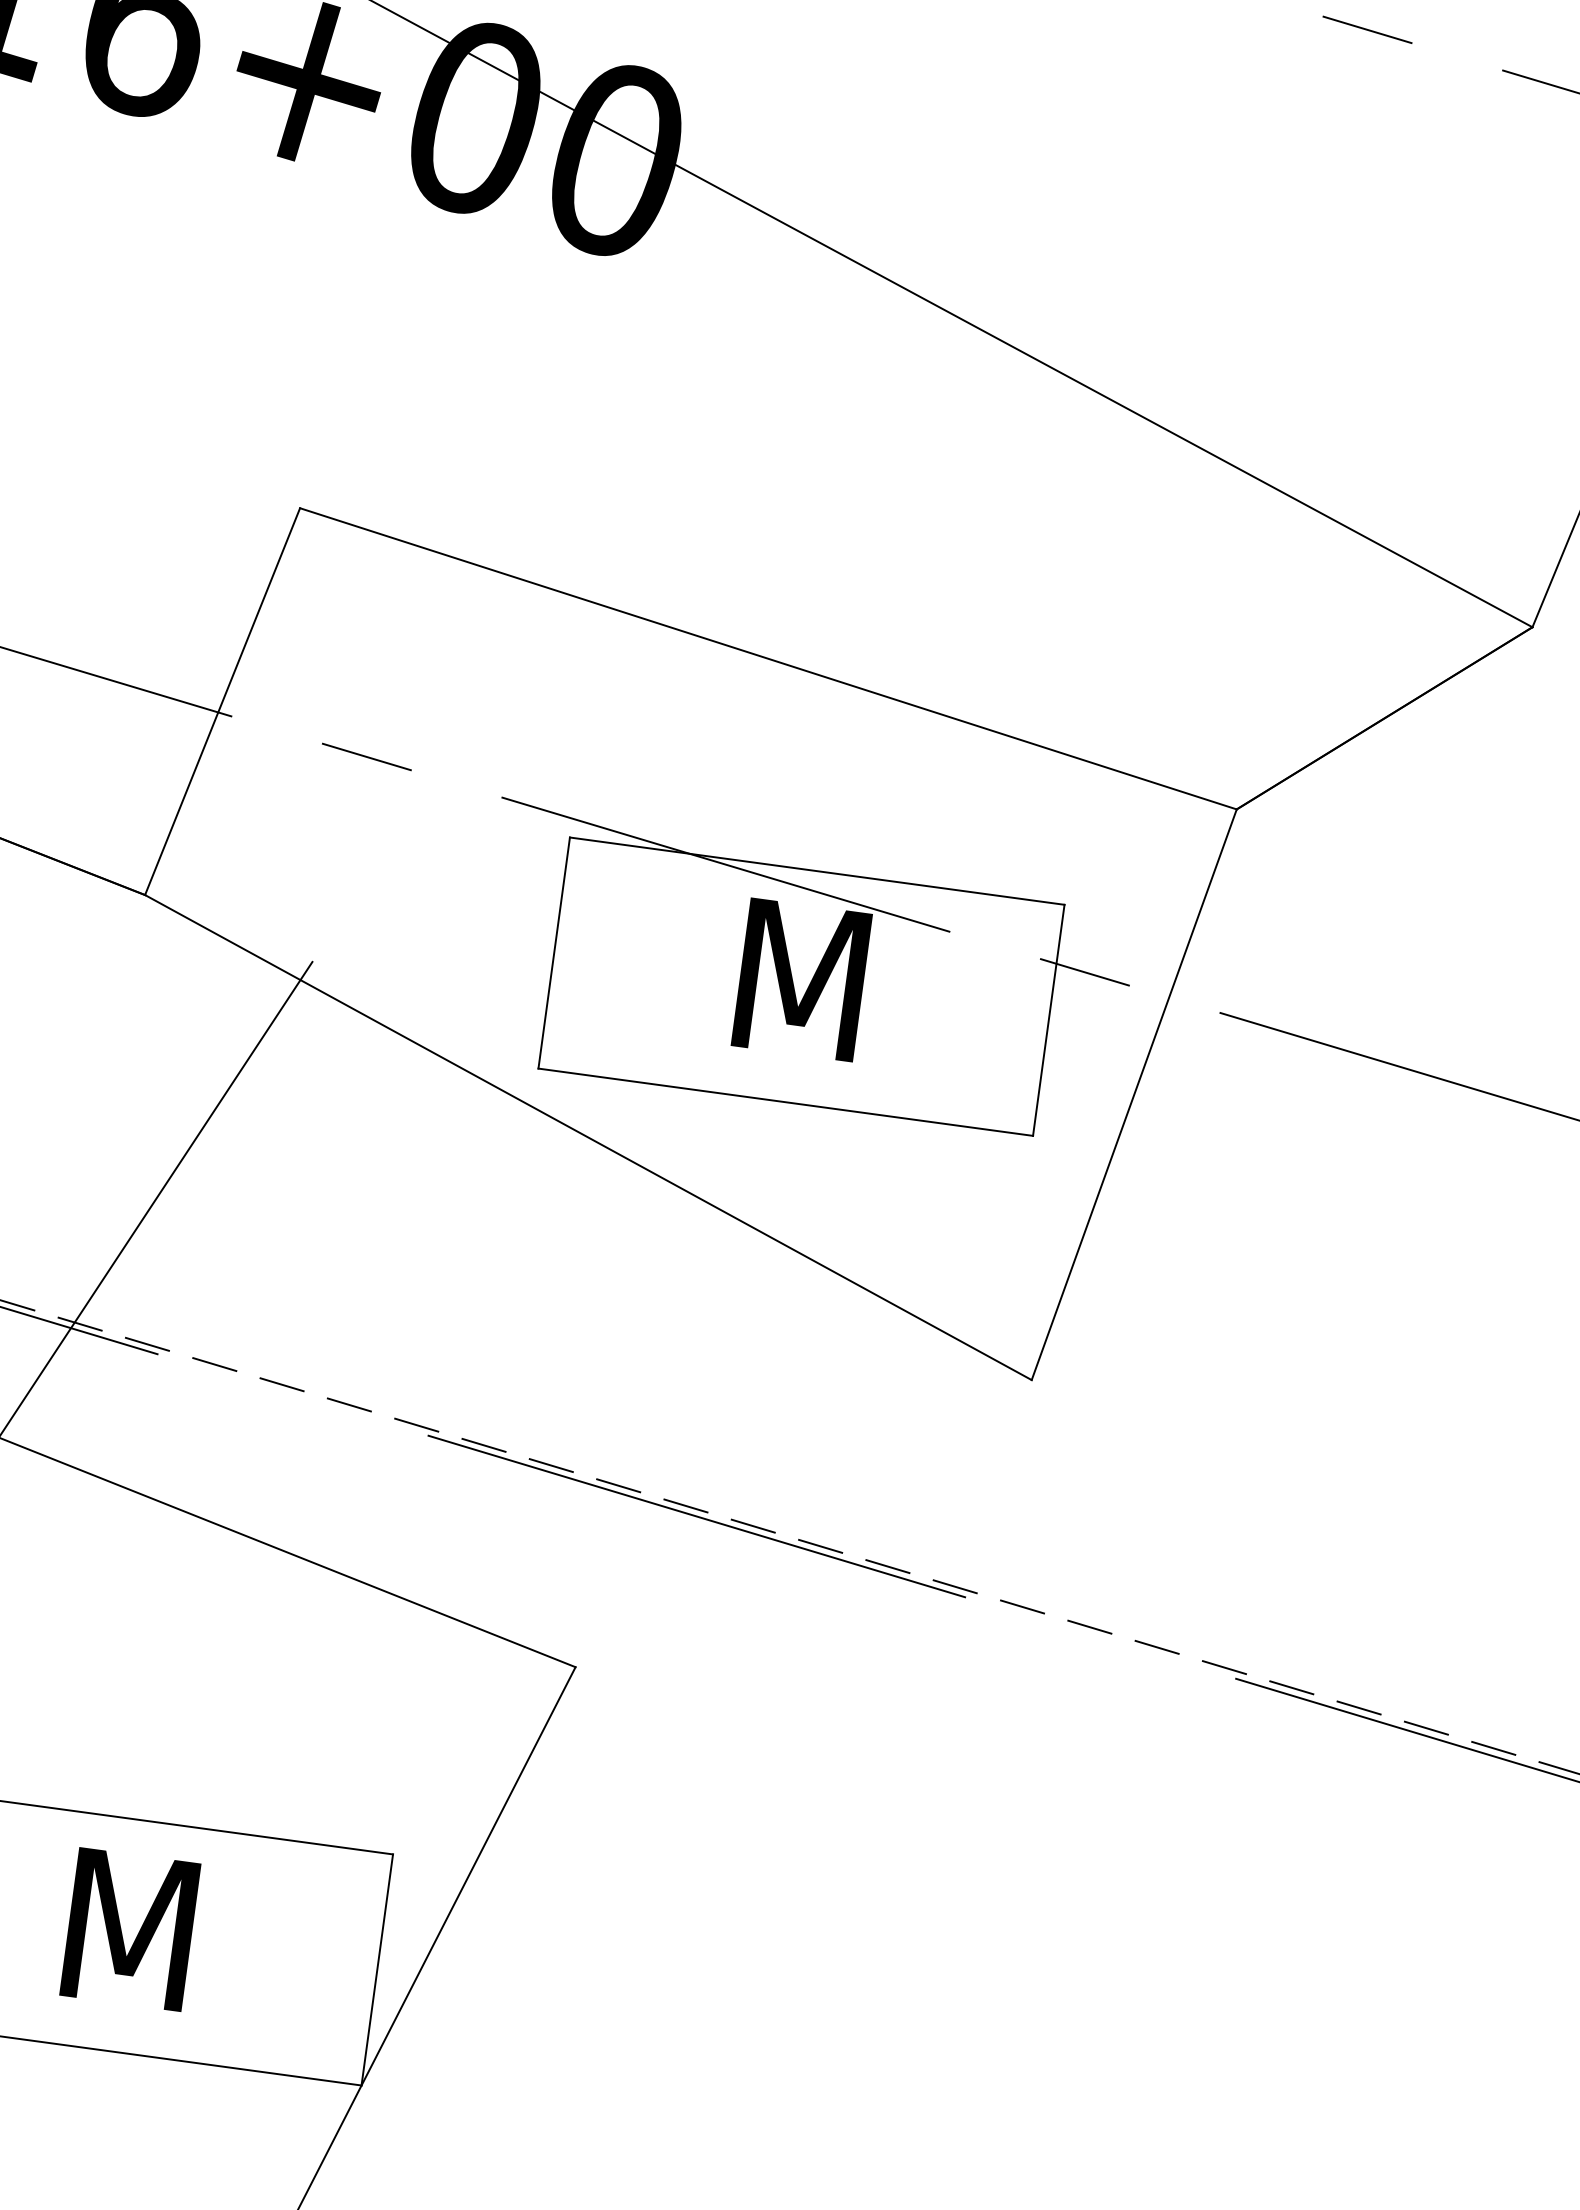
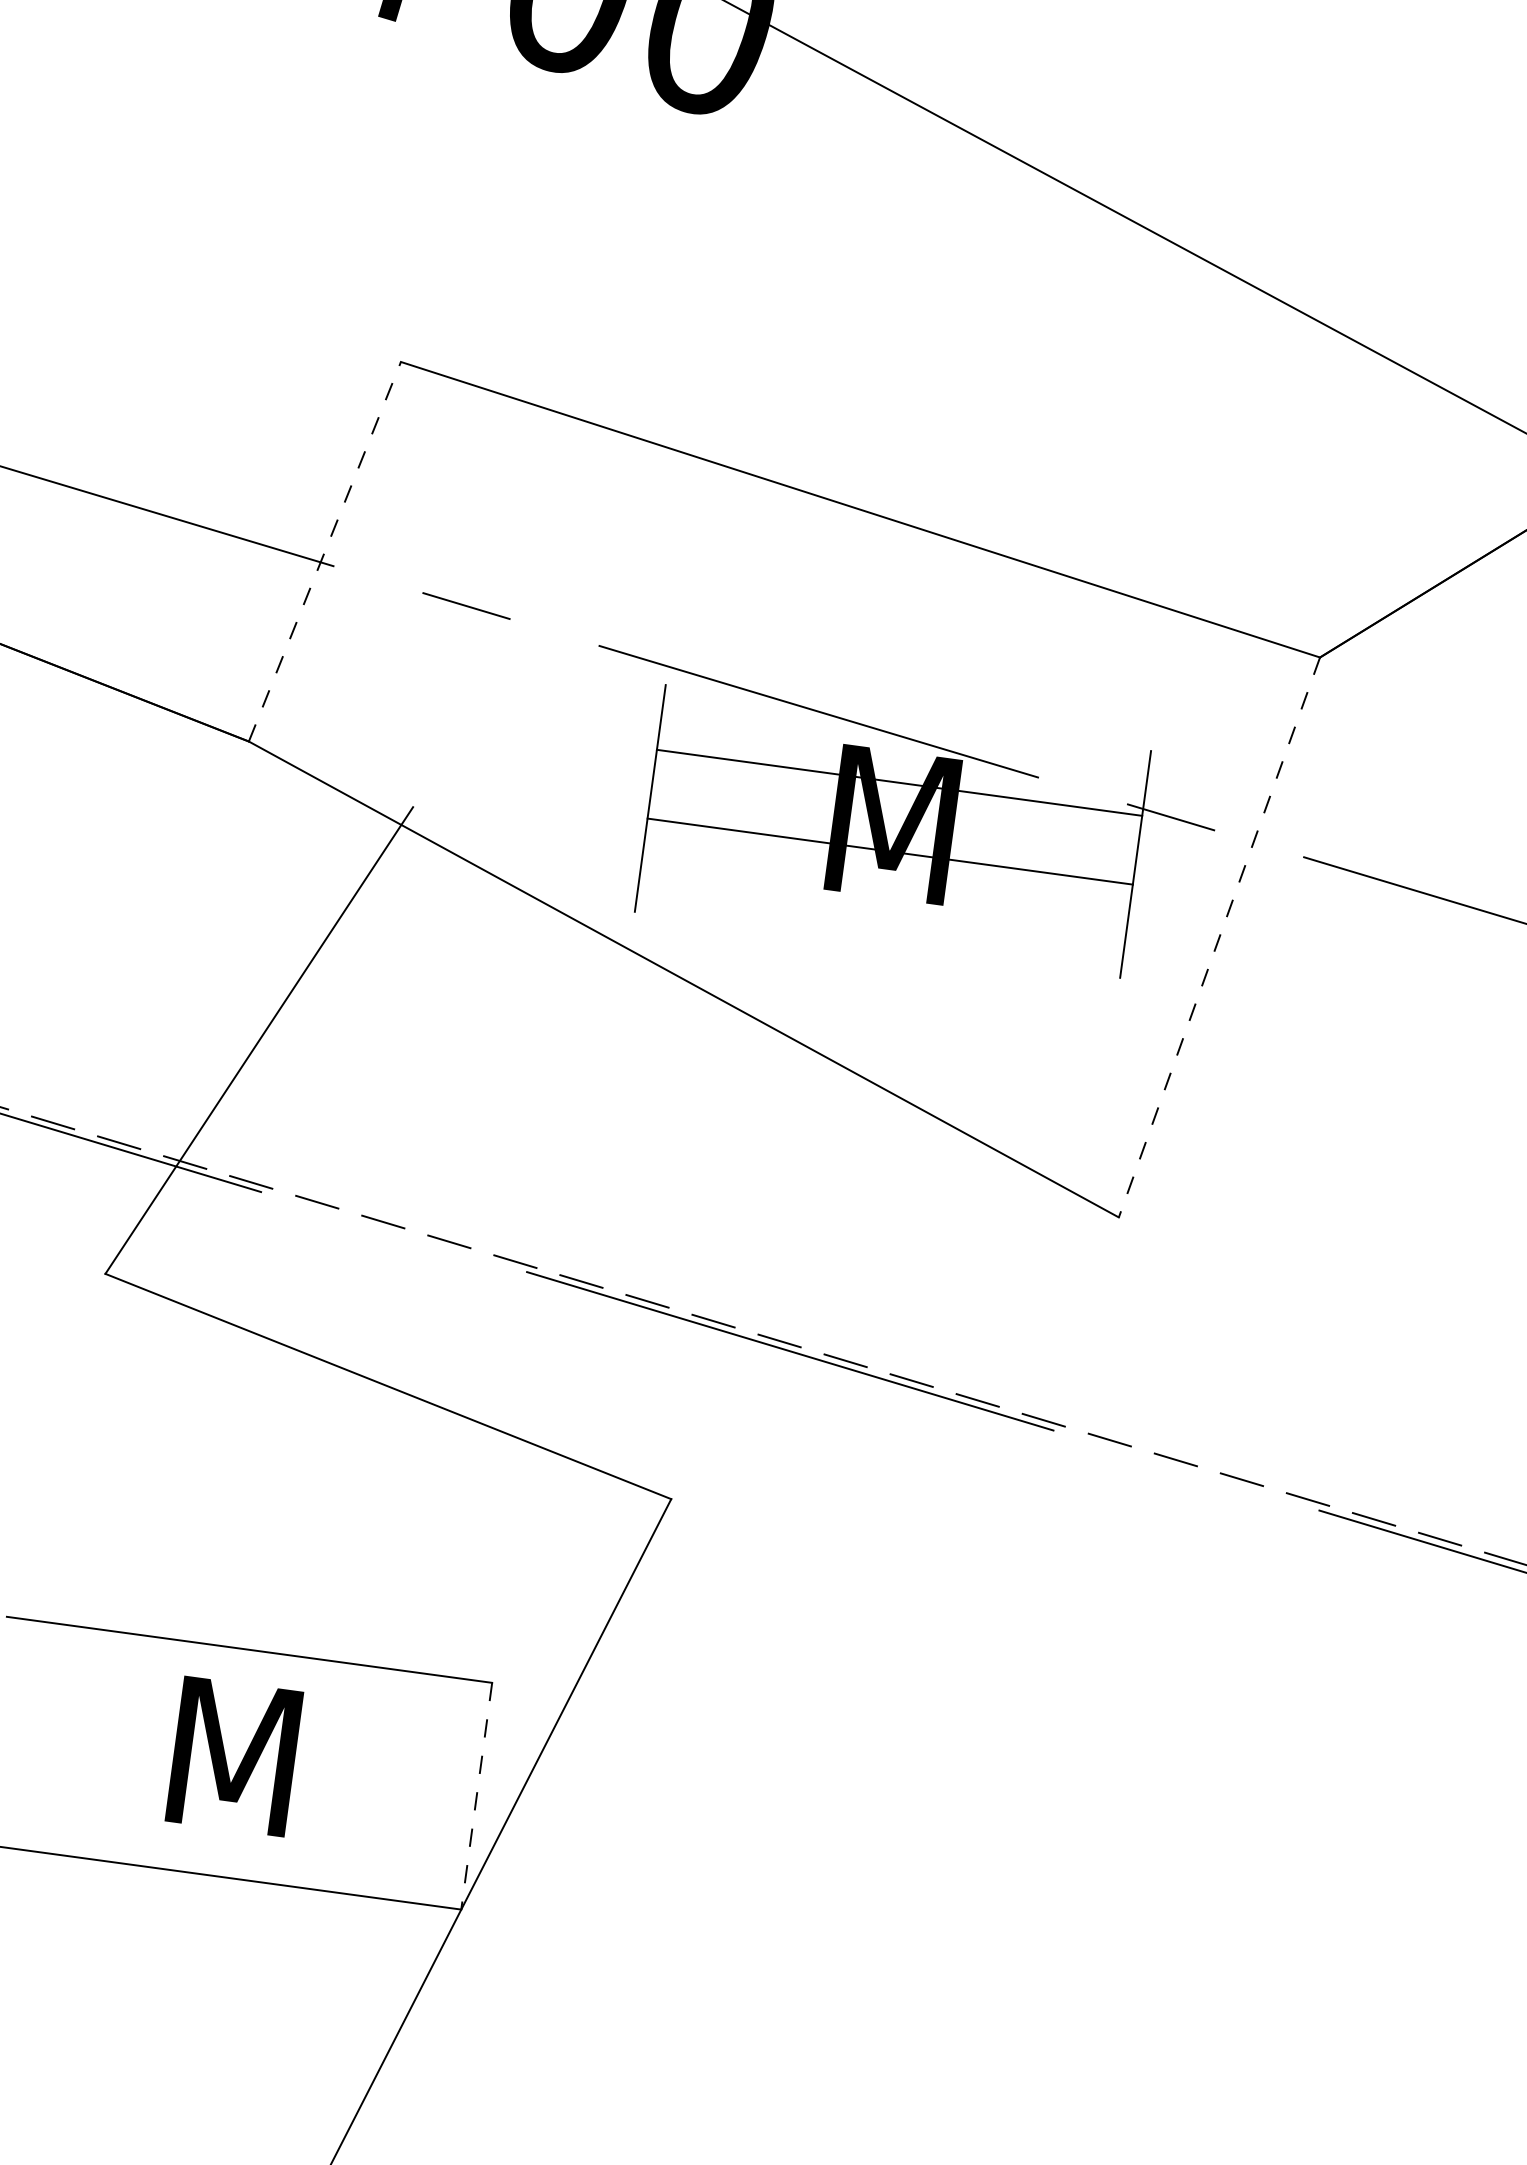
line: (222, 701) -> (324, 551), solid -> dashed
line: (816, 870) -> (898, 782), moved
line: (1134, 1095) -> (1219, 938), solid -> dashed
line: (785, 1101) -> (890, 850), moved
line: (377, 1969) -> (476, 1795), solid -> dashed

